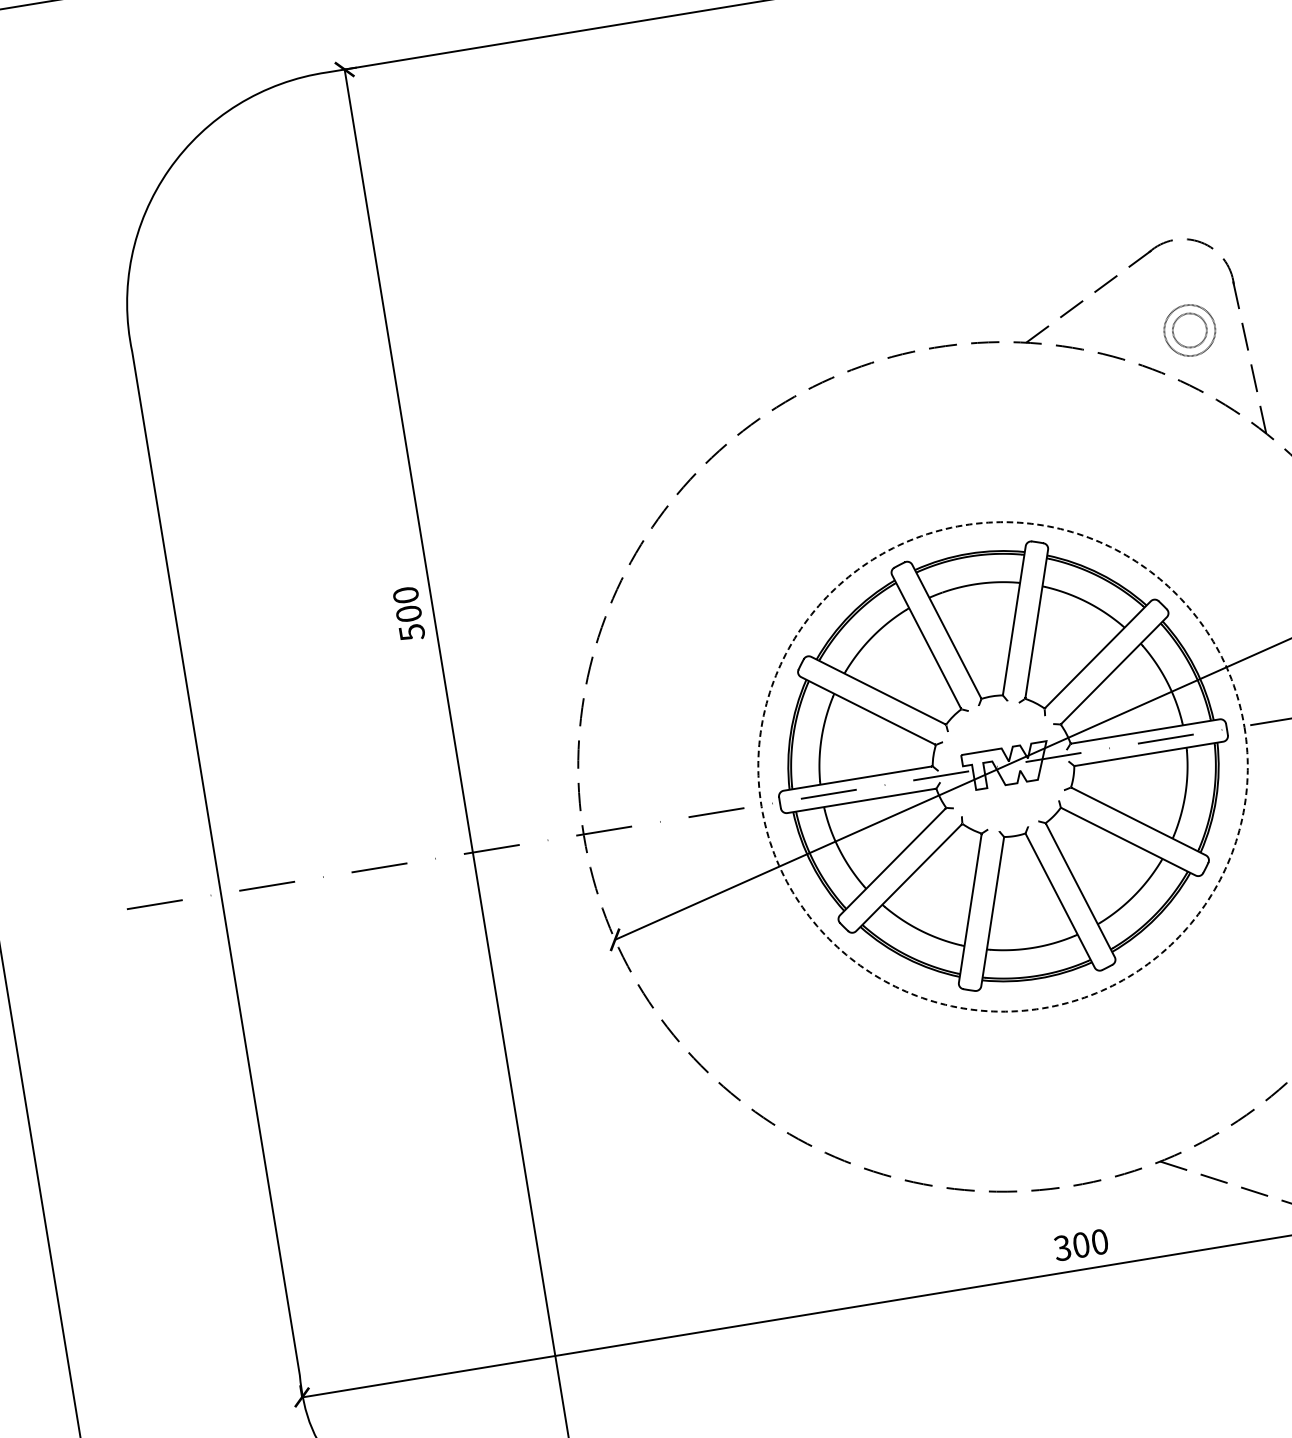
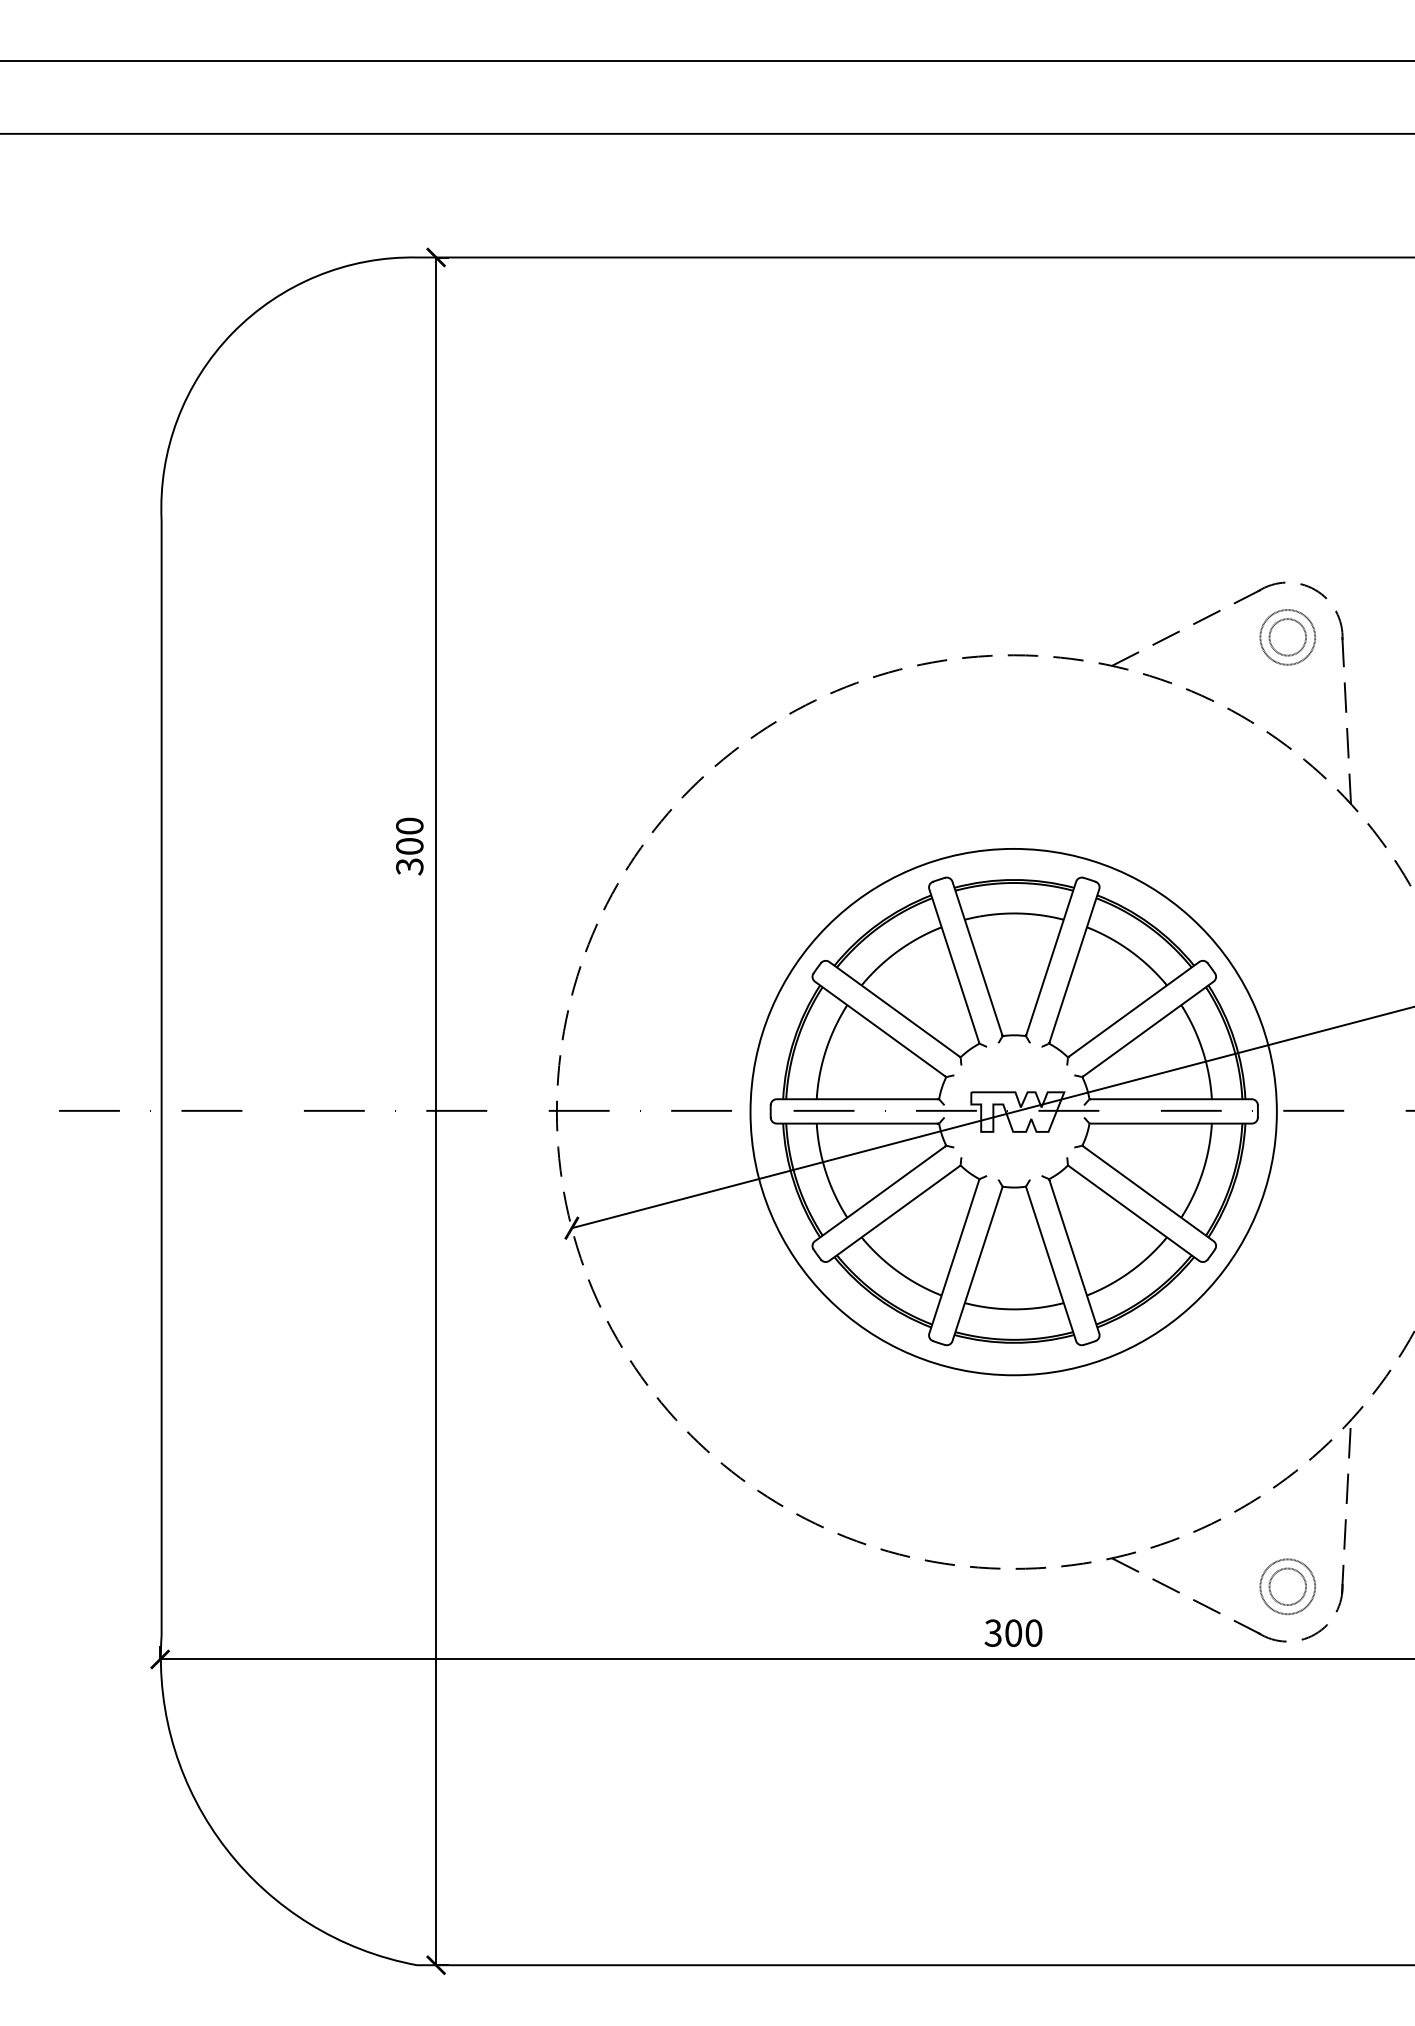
part: (1189, 330) -> (1287, 637), moved
text: (411, 632) -> (409, 866), 500 -> 300
circle: (1002, 766) -> (1013, 1111), dashed -> solid

